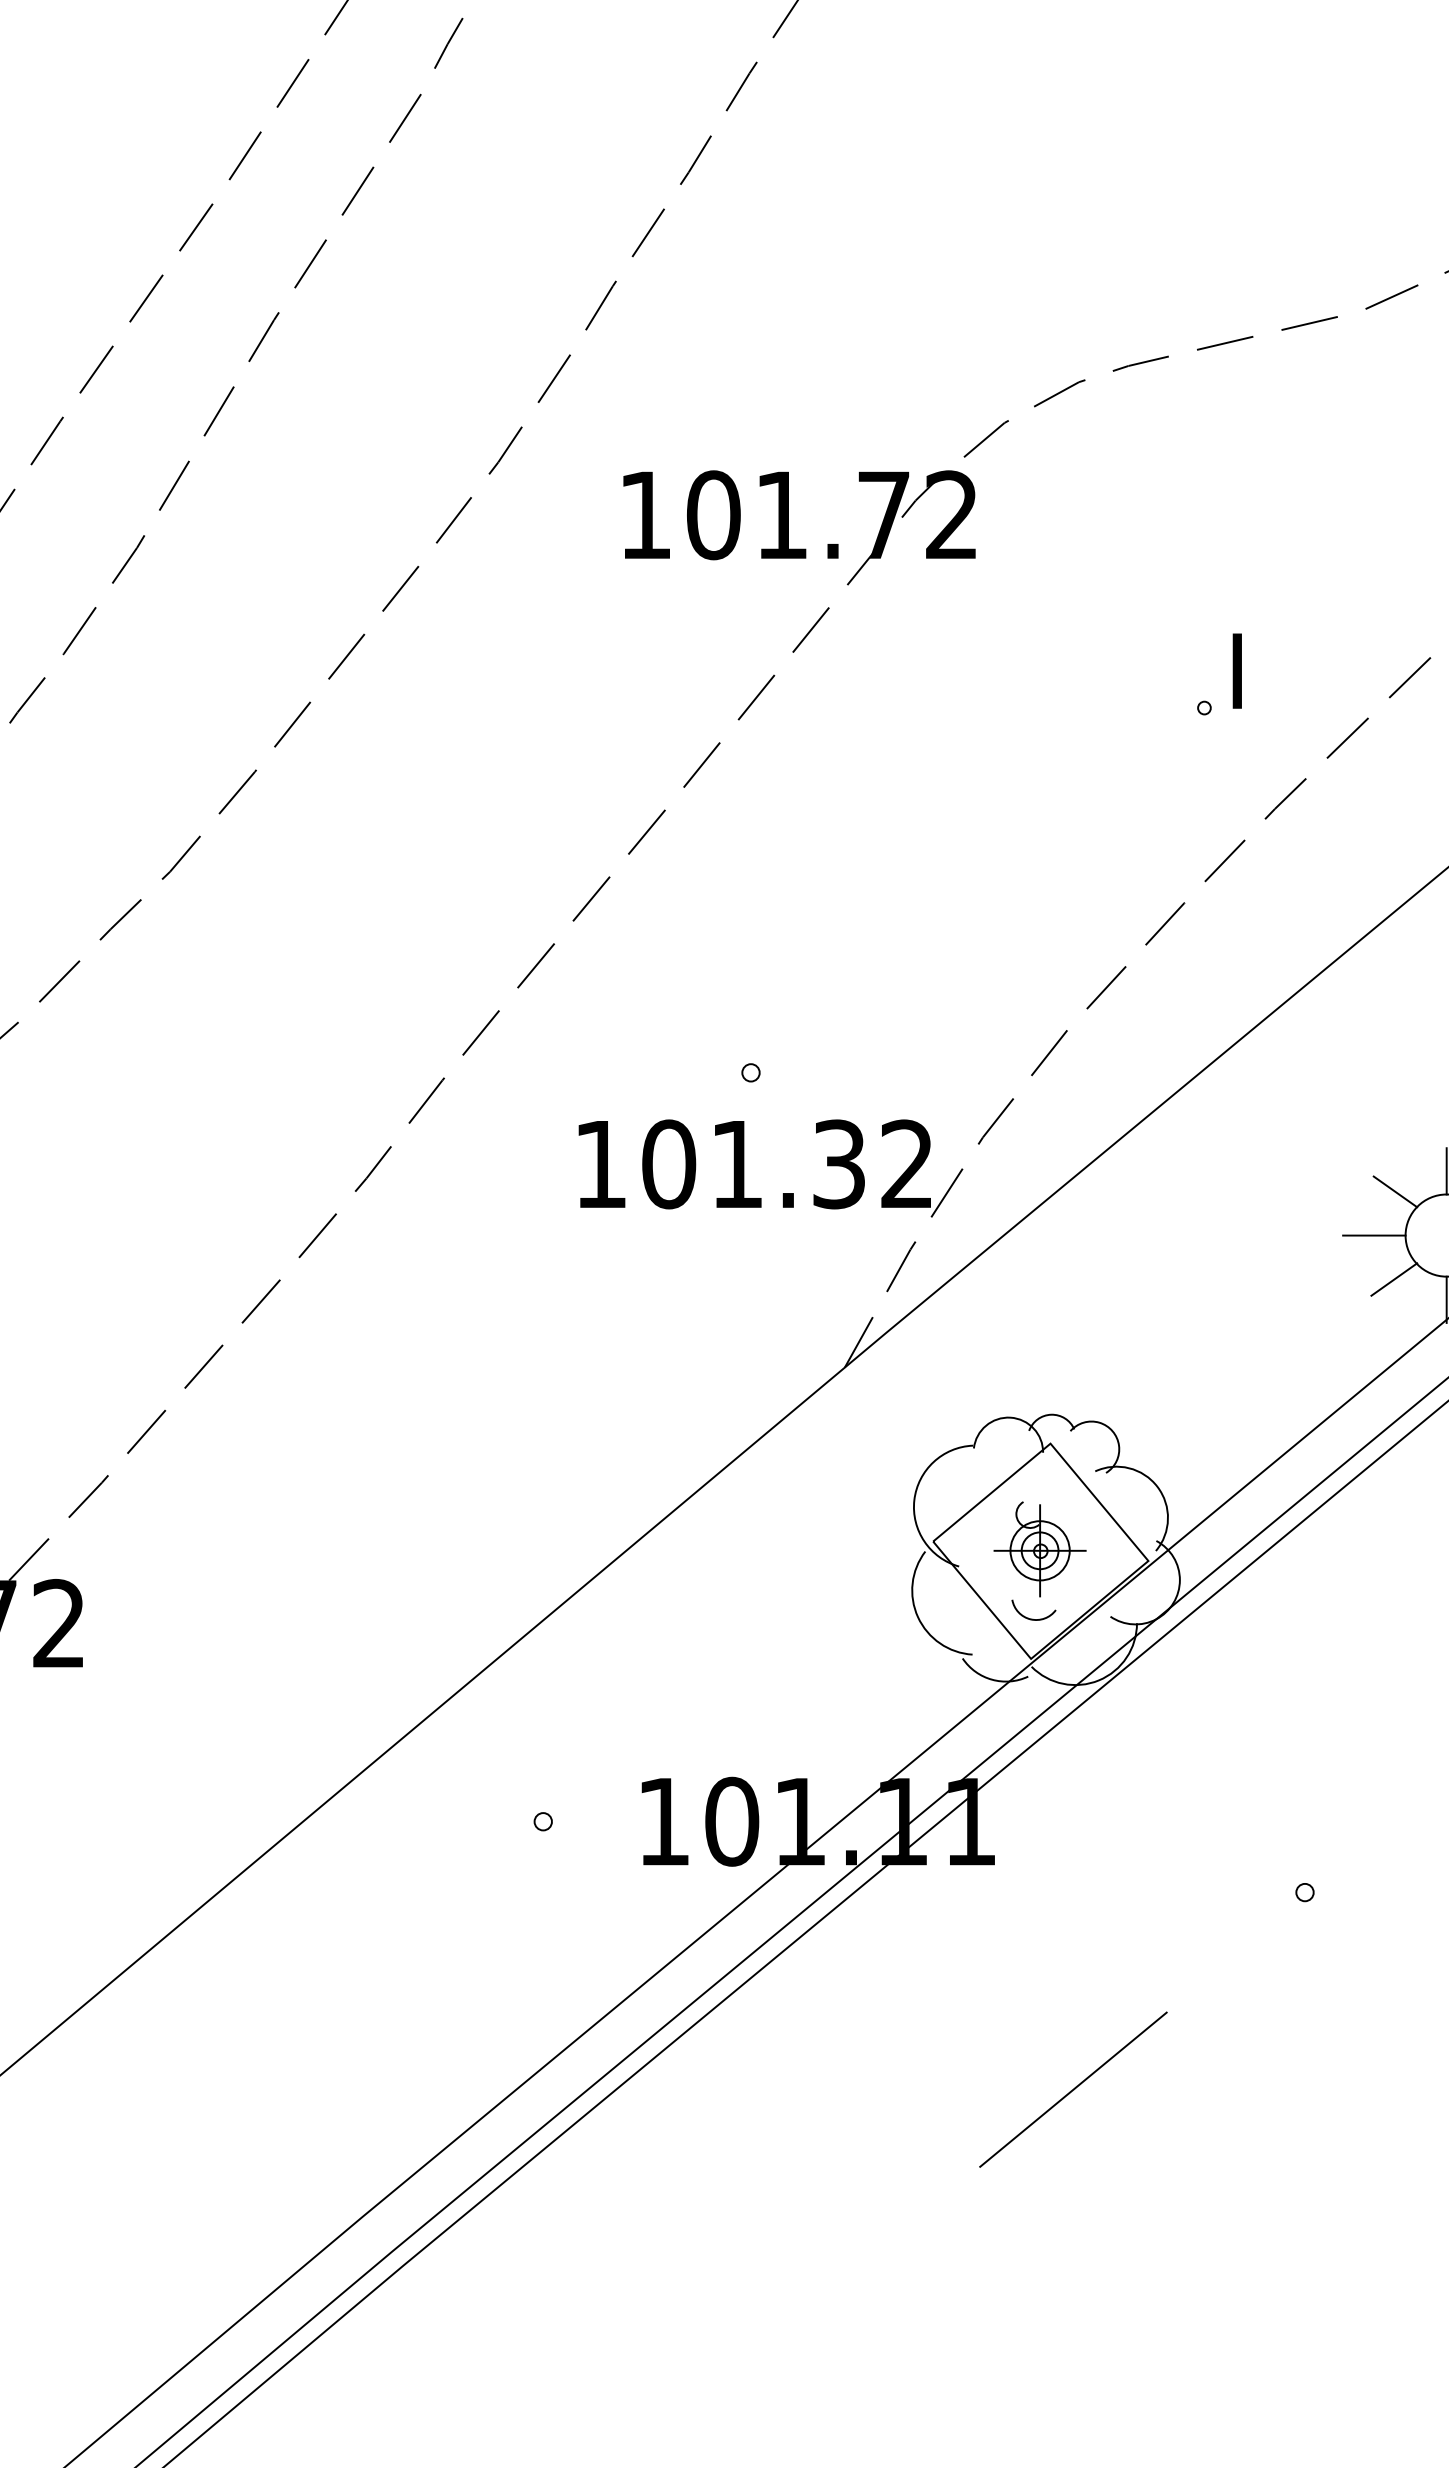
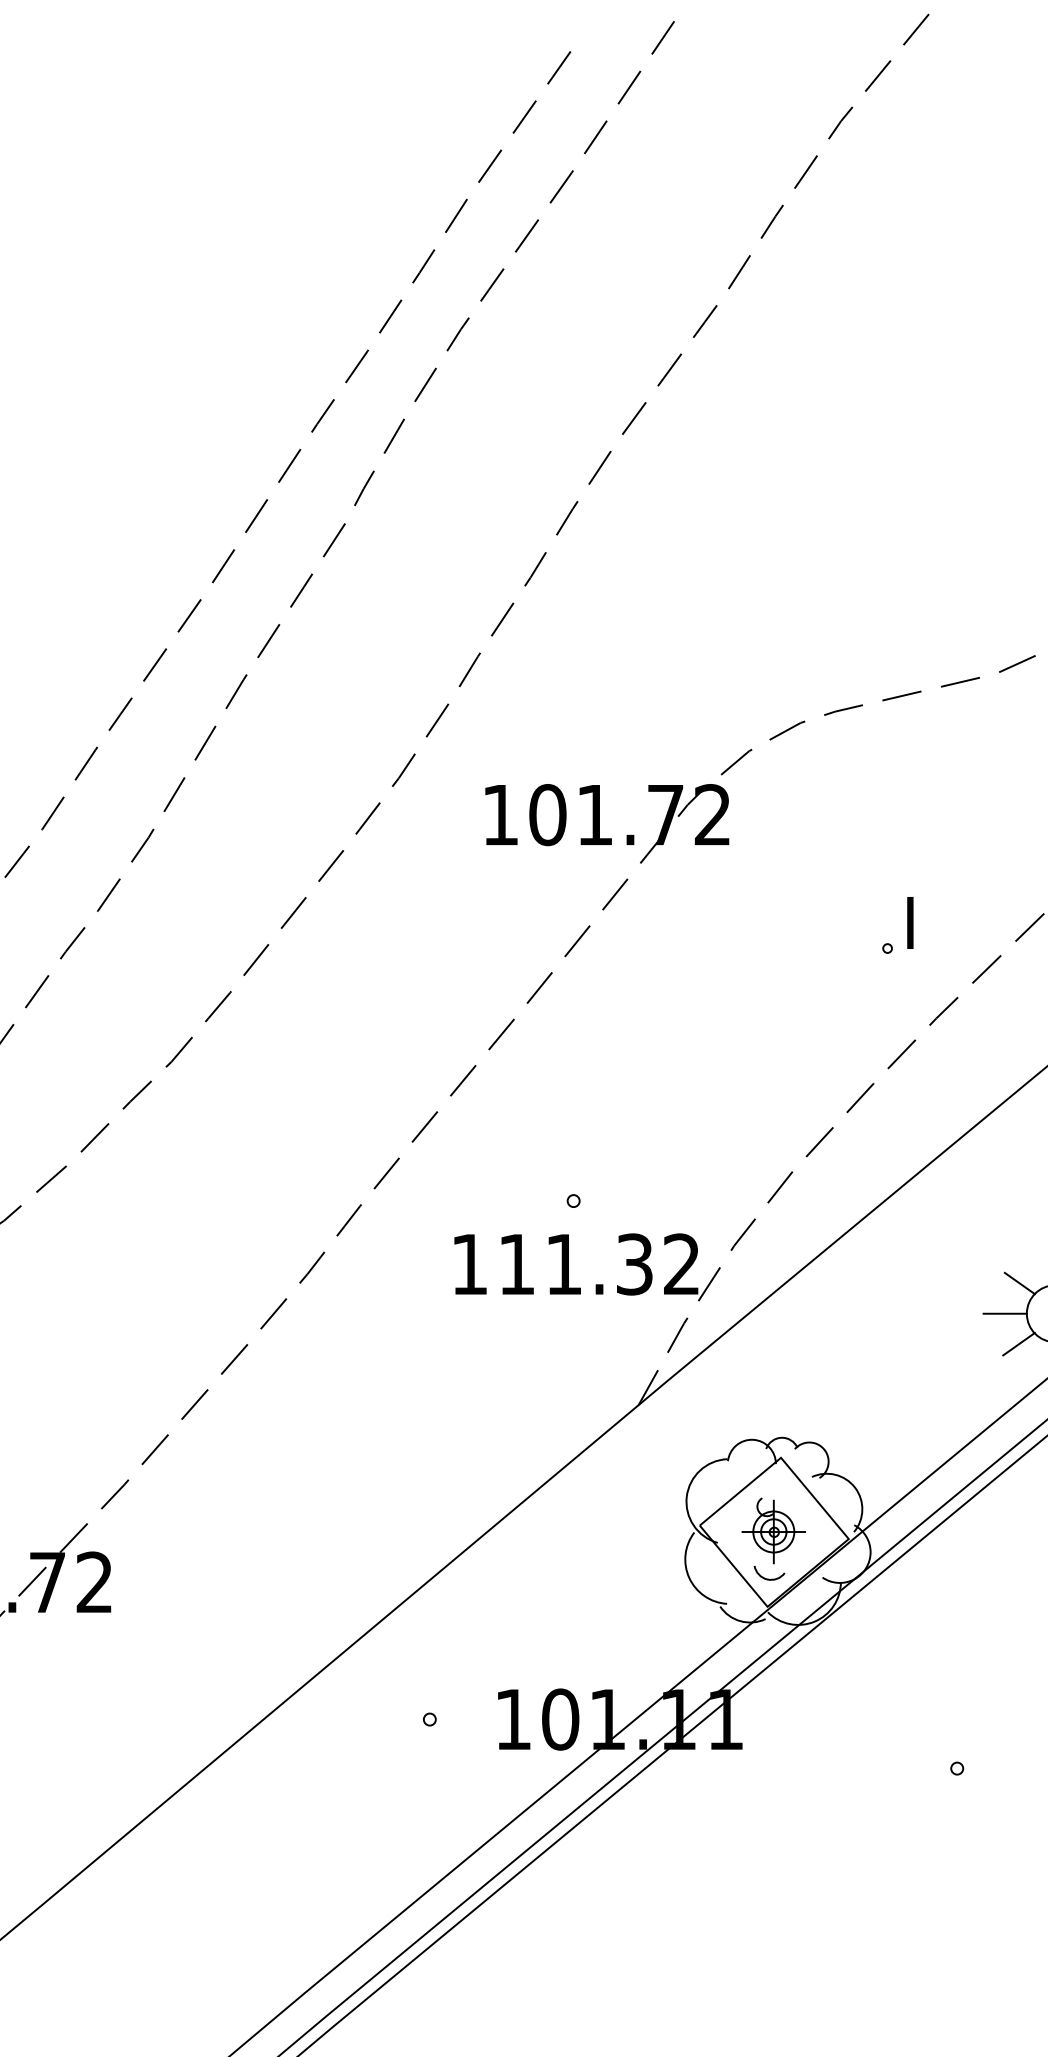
text: (668, 1164) -> (516, 1264), 101.32 -> 111.32
line: (1072, 2088) -> (796, 1904), removed

